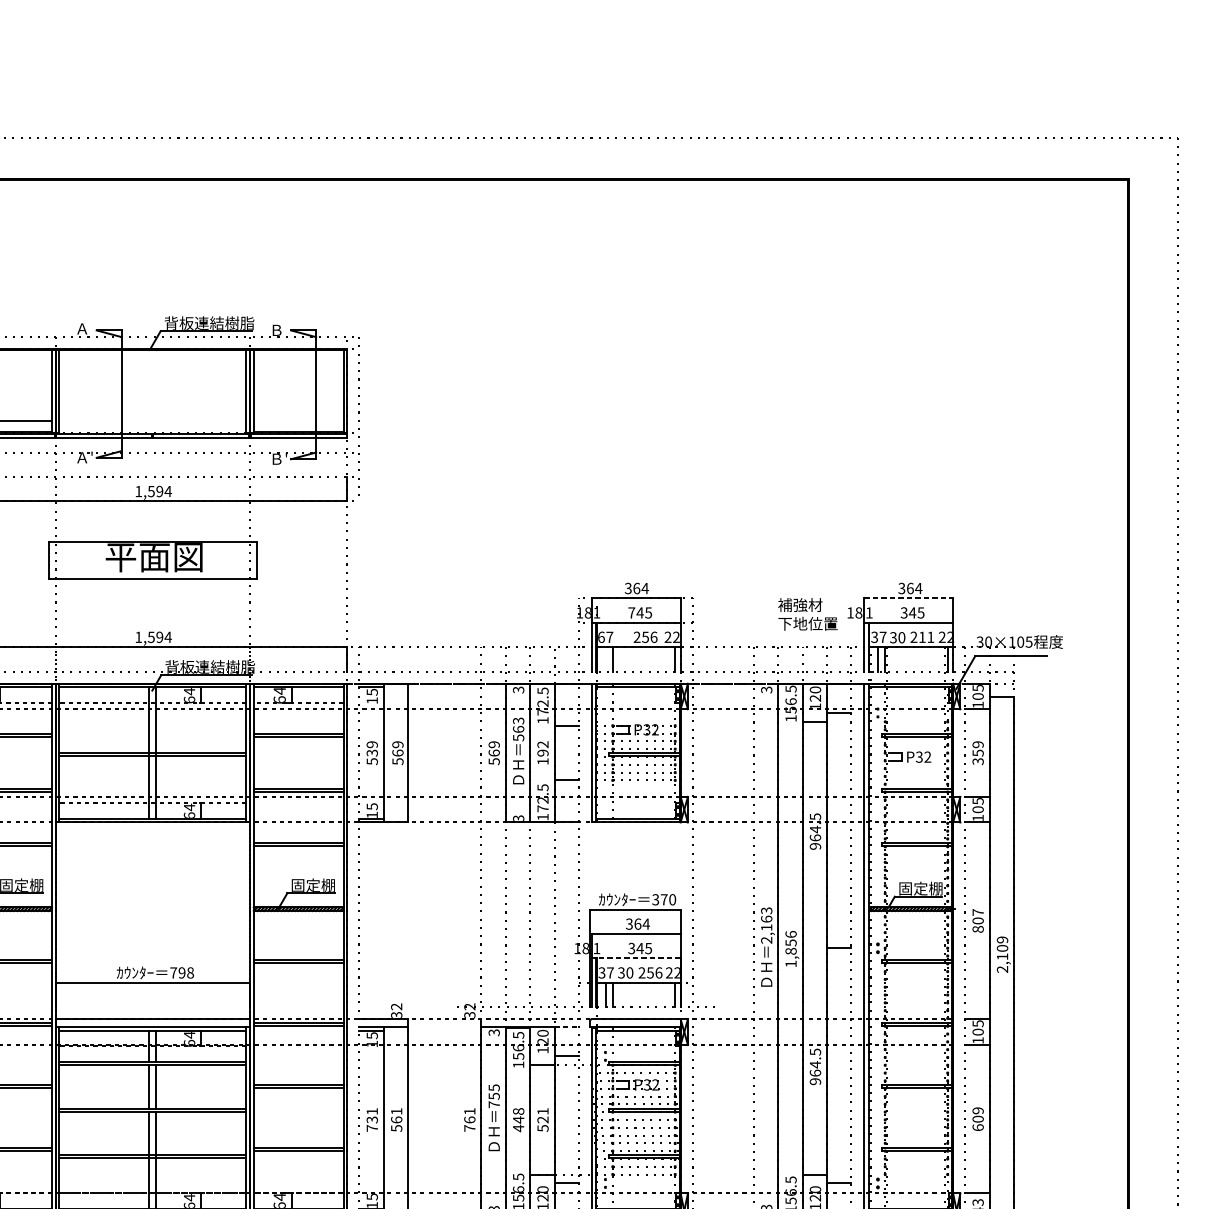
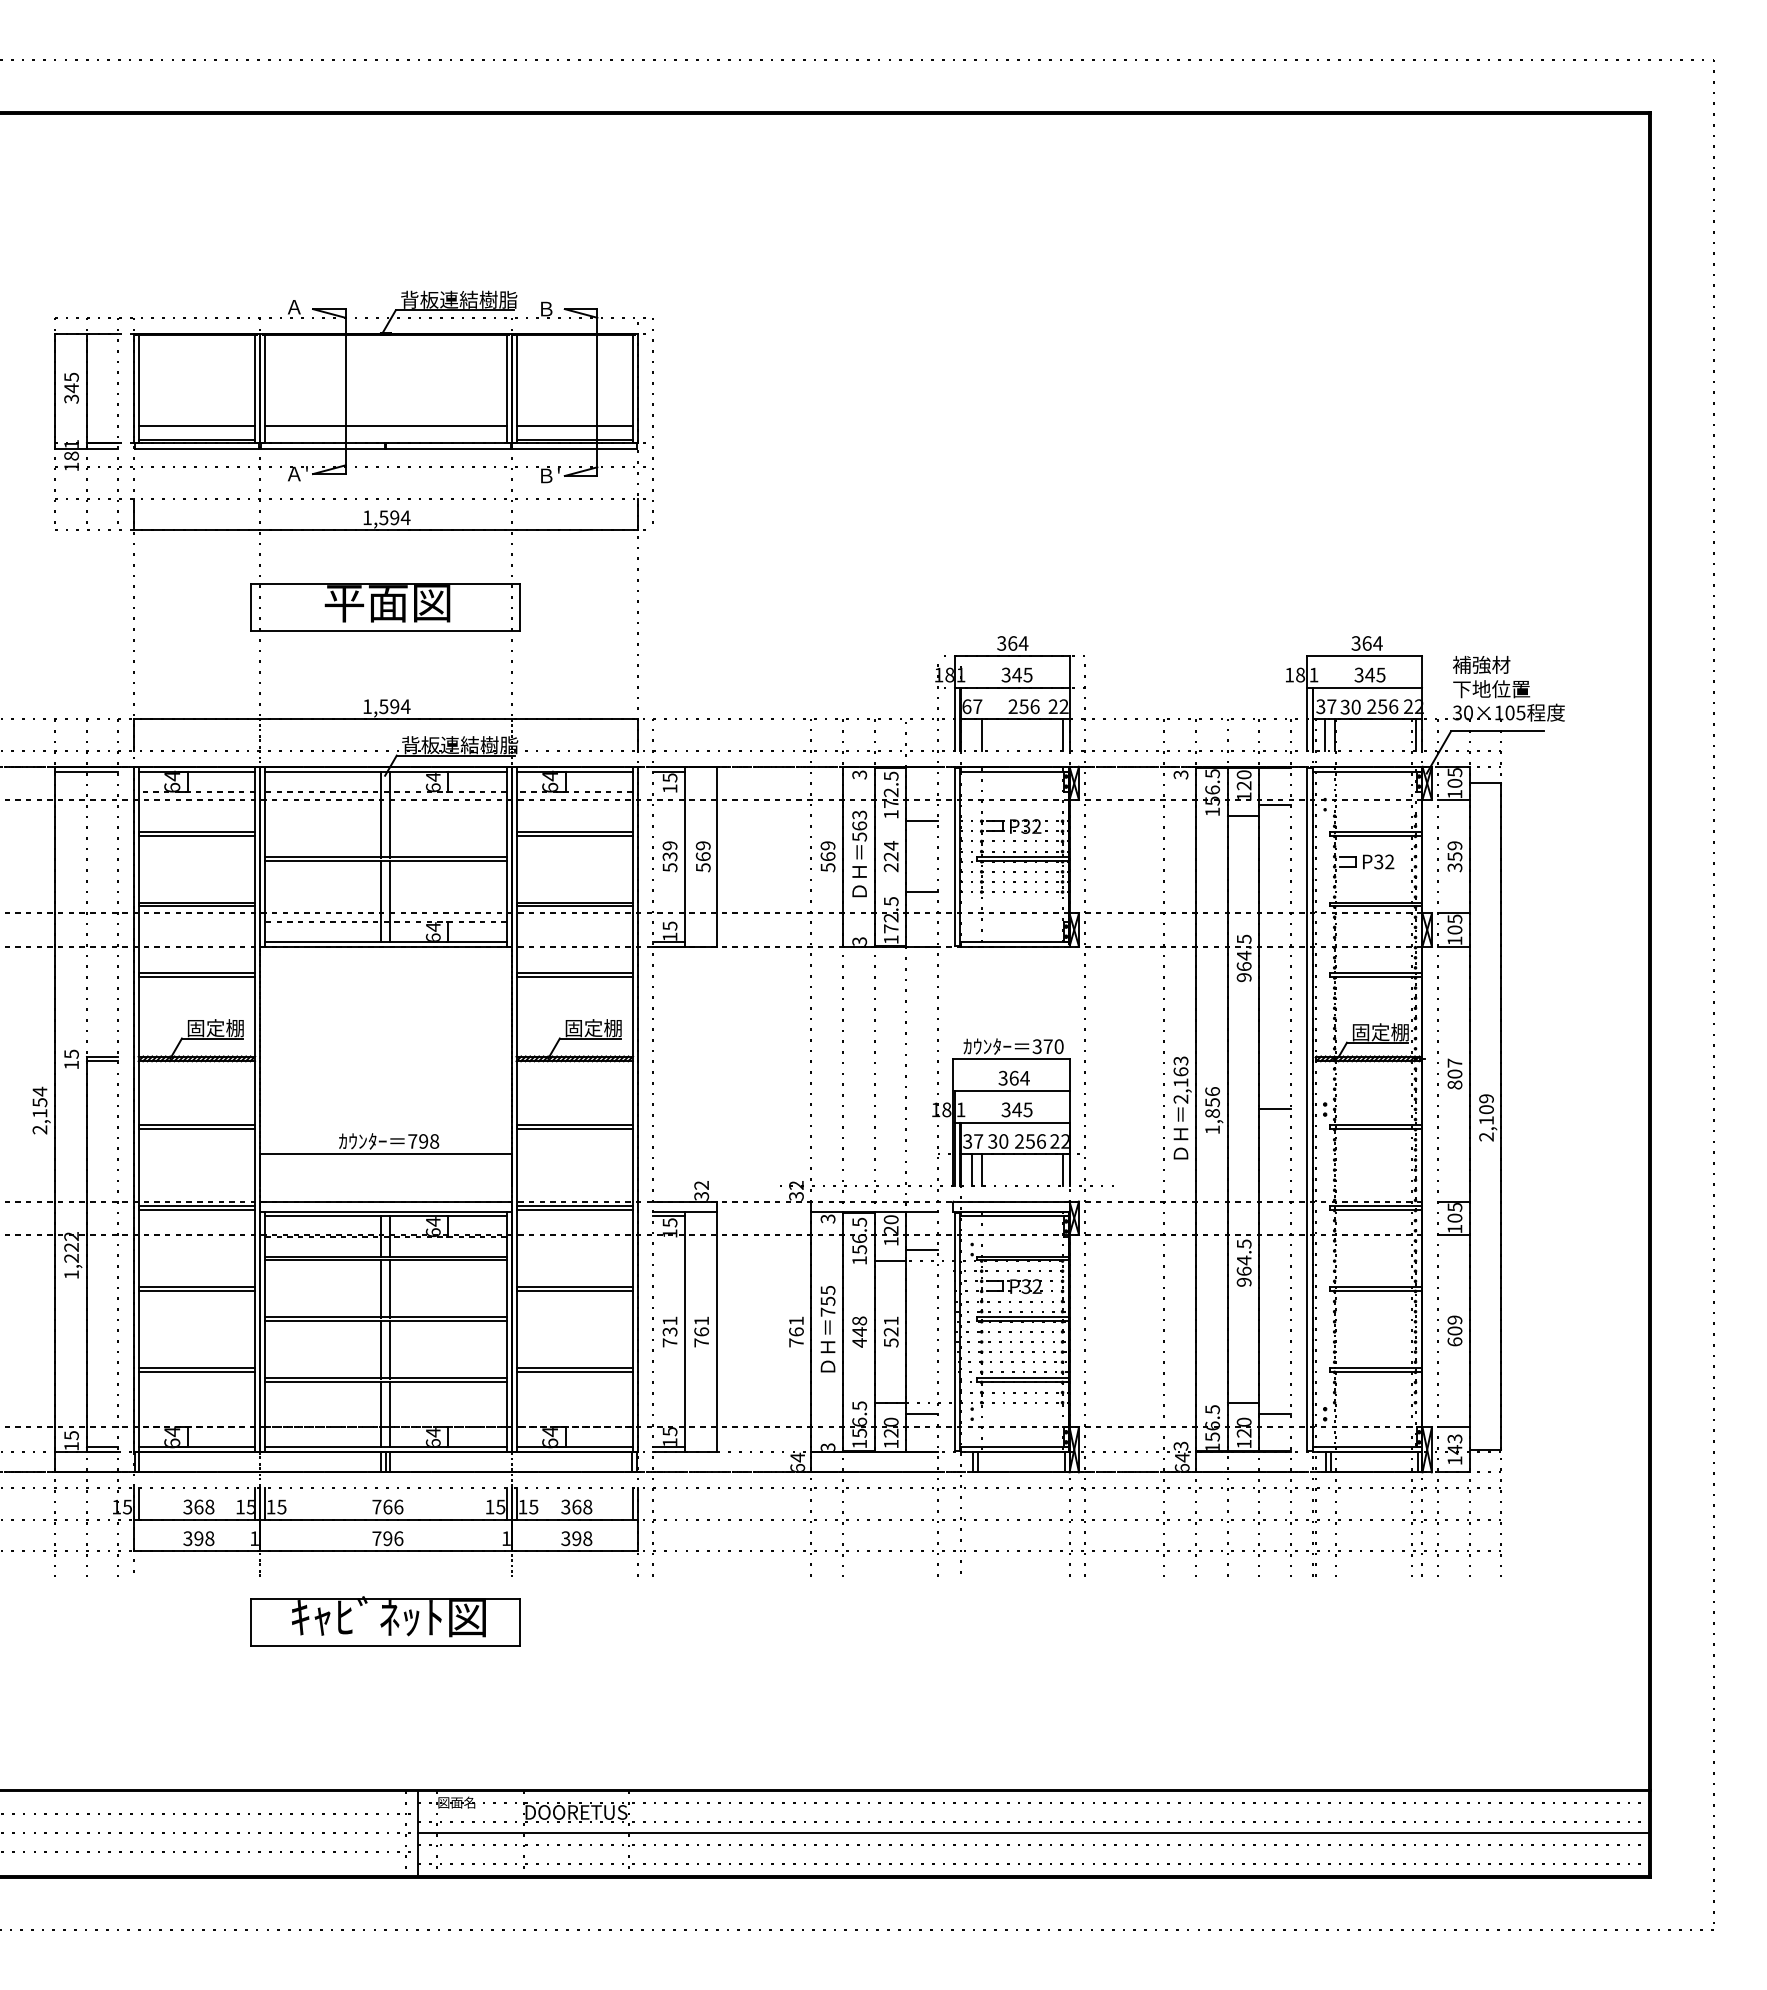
line: (152, 421) -> (385, 426), added
line: (298, 421) -> (574, 426), added
line: (908, 598) -> (1364, 656), dashed -> solid
text: (631, 612) -> (1005, 674), 745 -> 345
text: (807, 614) -> (1491, 676), moved
text: (926, 637) -> (1388, 706), 211 -> 256
text: (542, 752) -> (890, 856), 192 -> 224
line: (638, 958) -> (1015, 1122), dashed -> solid
line: (566, 1026) -> (921, 1211), dashed -> solid
text: (396, 1128) -> (701, 1342), 561 -> 761

